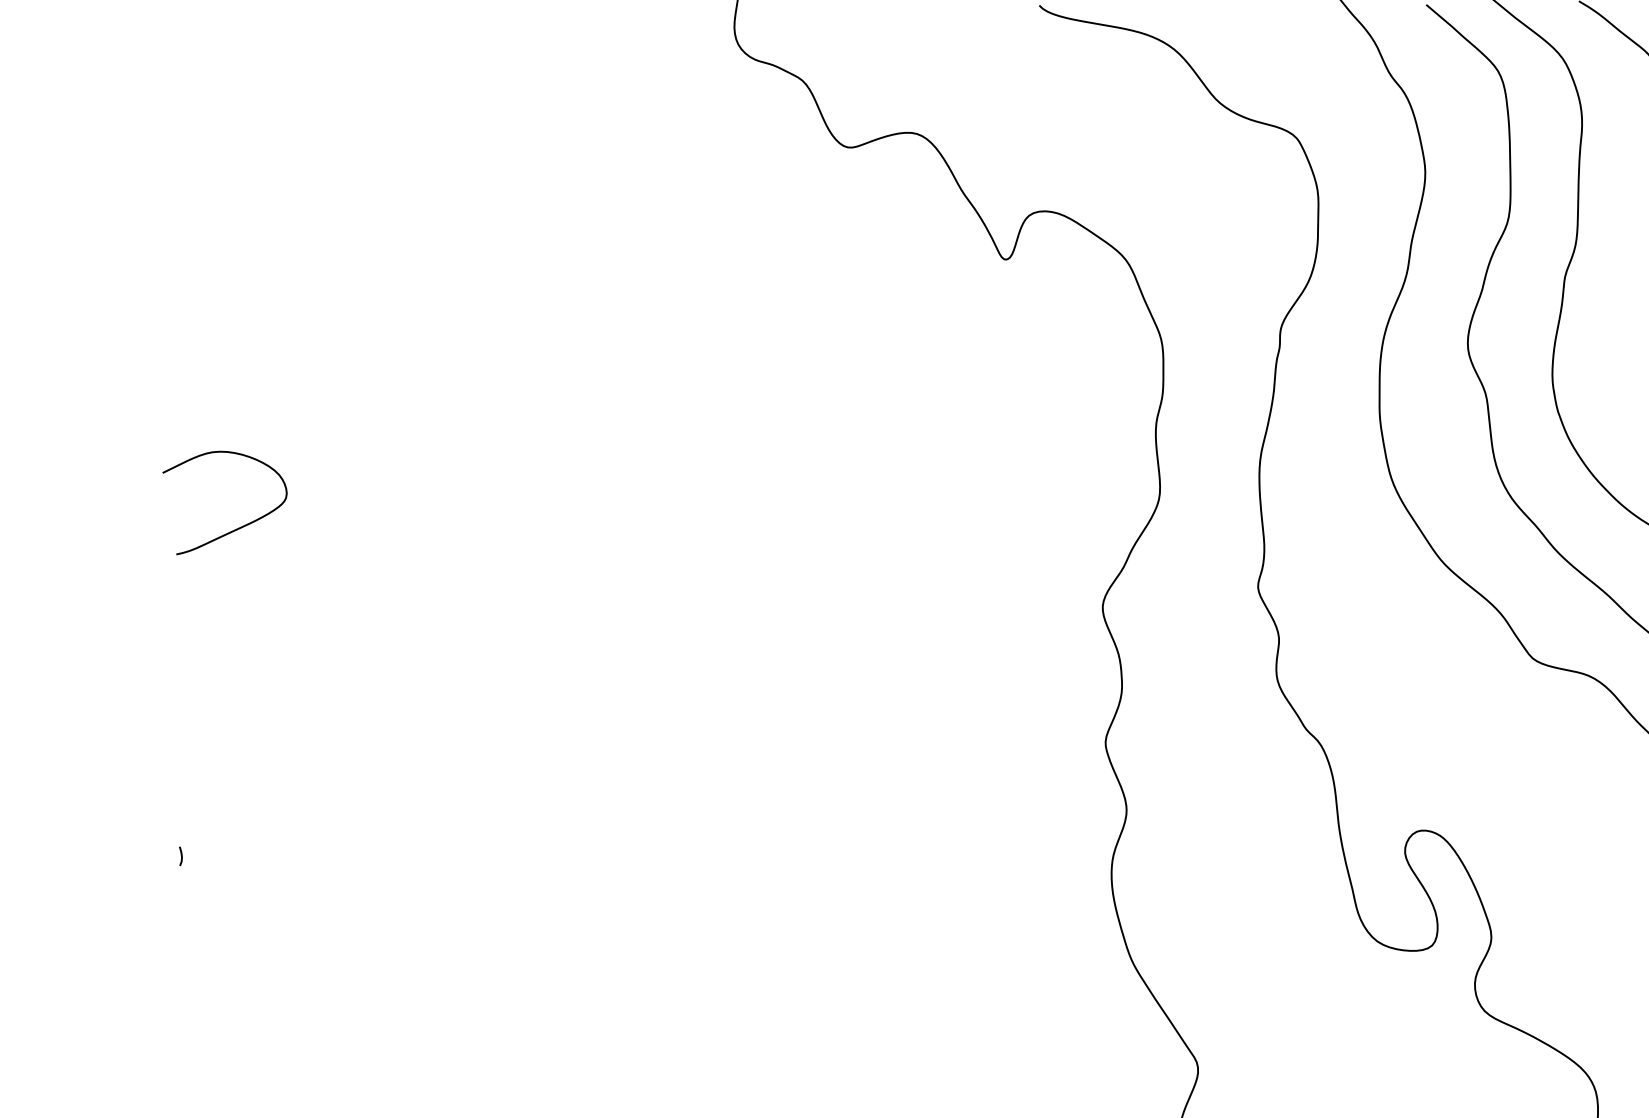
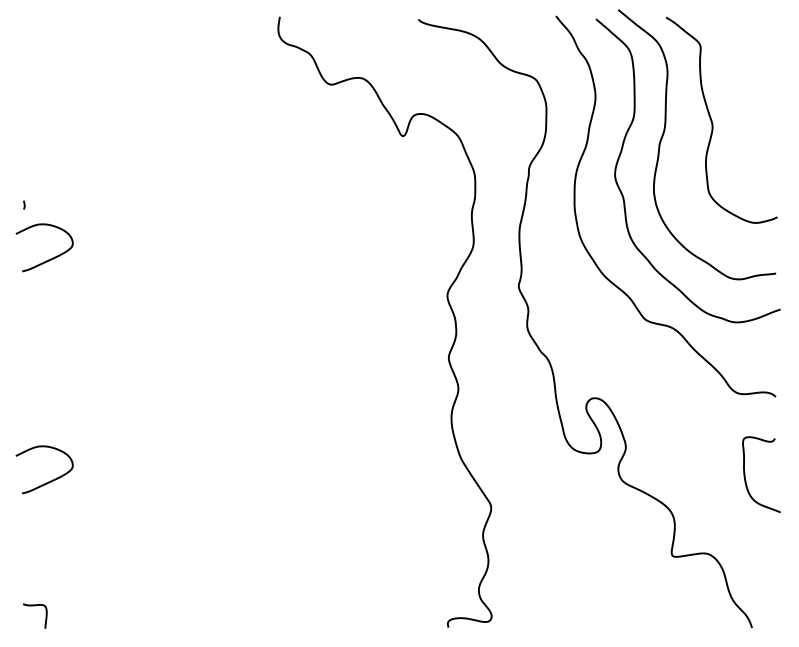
line: (181, 855) -> (24, 204), moved
curve: (238, 1009) -> (50, 480), added

